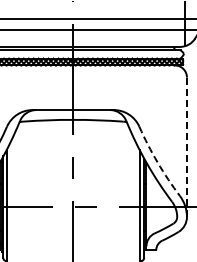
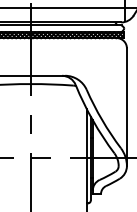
line: (186, 147) -> (126, 107), dashed -> solid
arc: (157, 162) -> (102, 120), dashed -> solid

